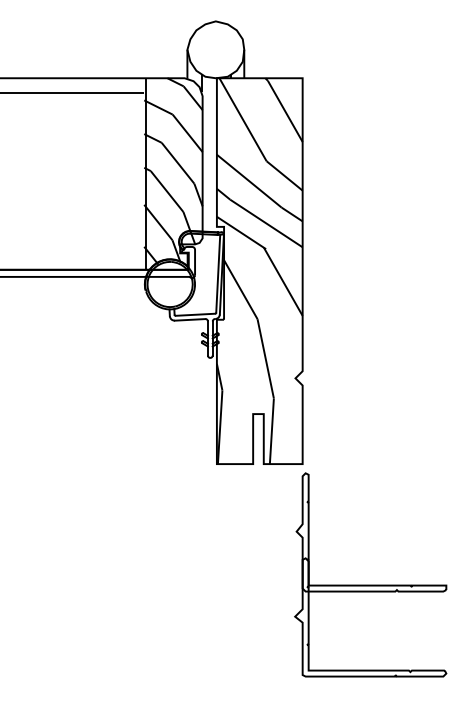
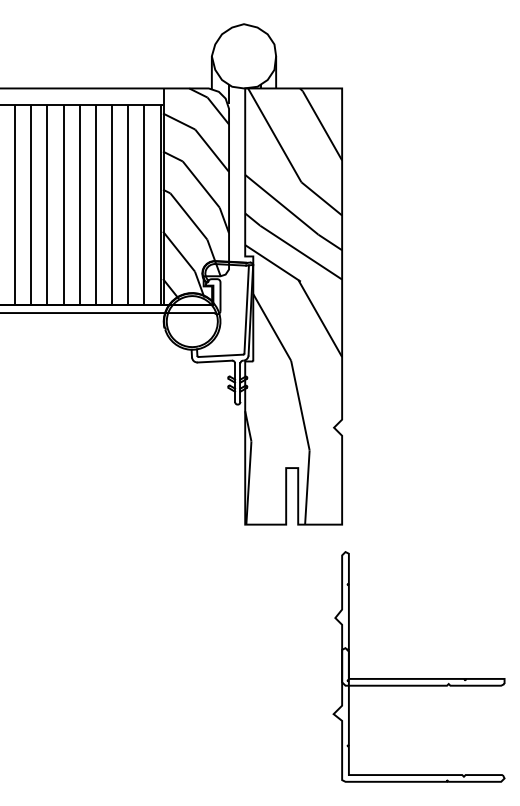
hatch: (77, 181) -> (87, 205), added
part: (370, 585) -> (418, 678), moved

